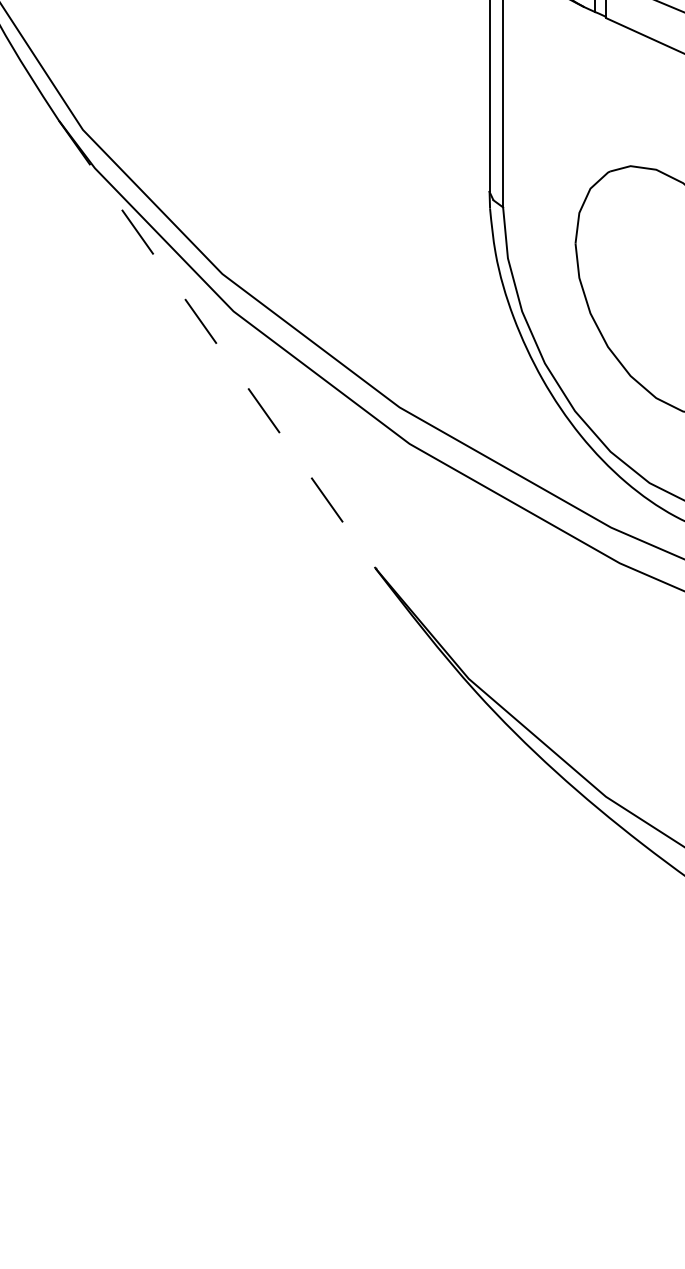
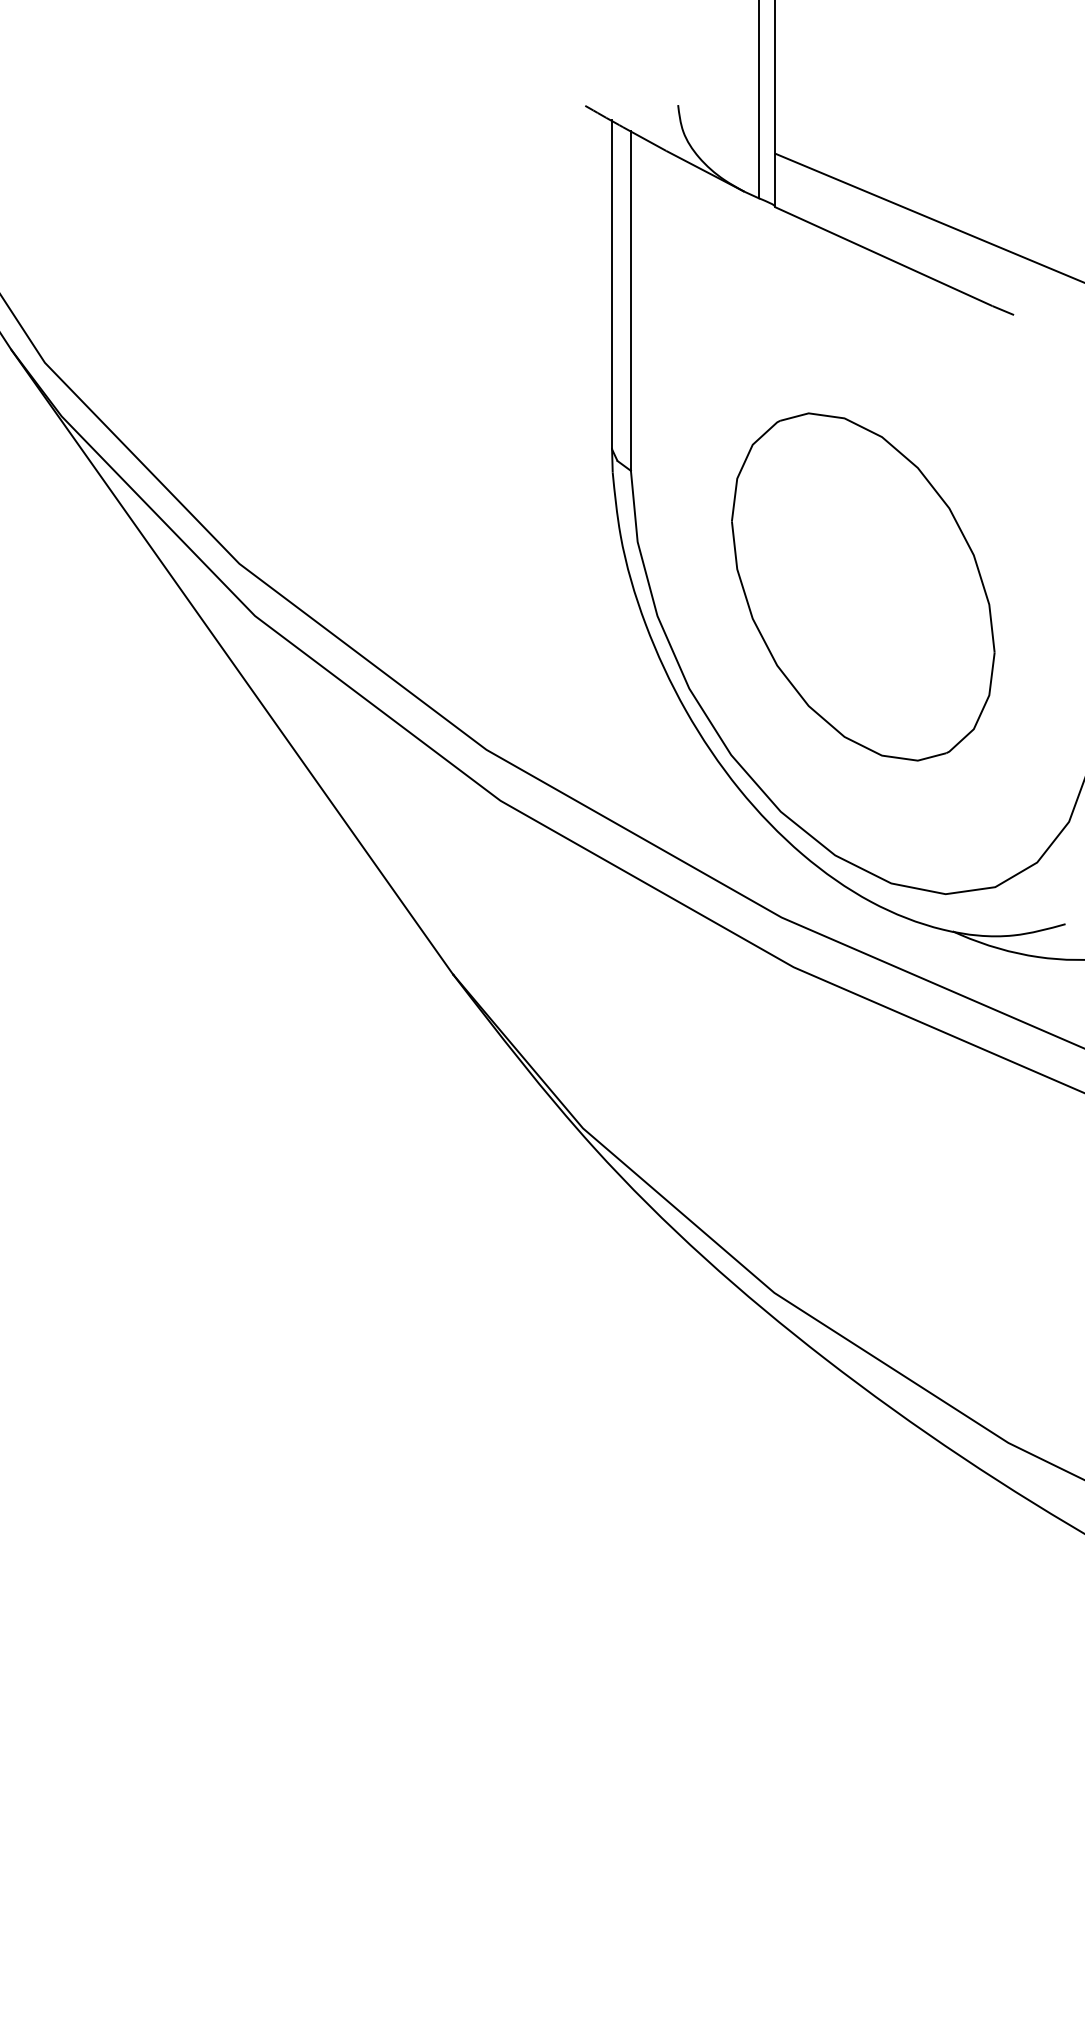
line: (217, 344) -> (232, 662), dashed -> solid

